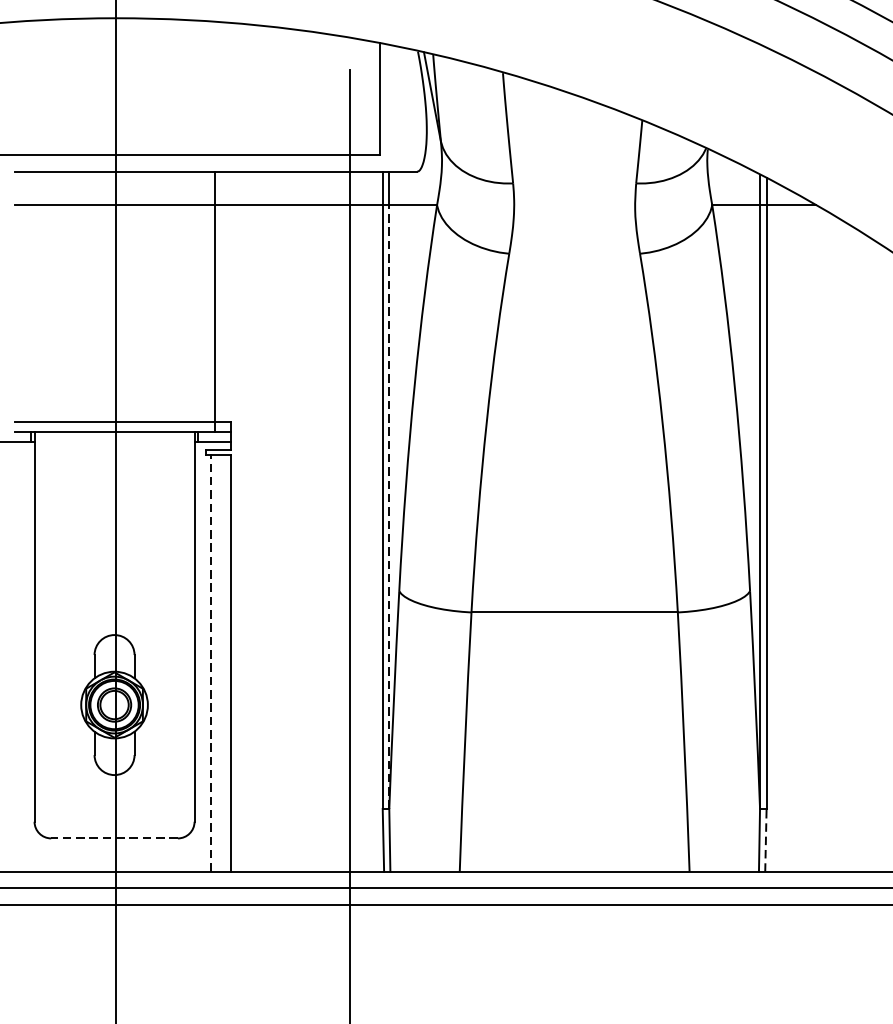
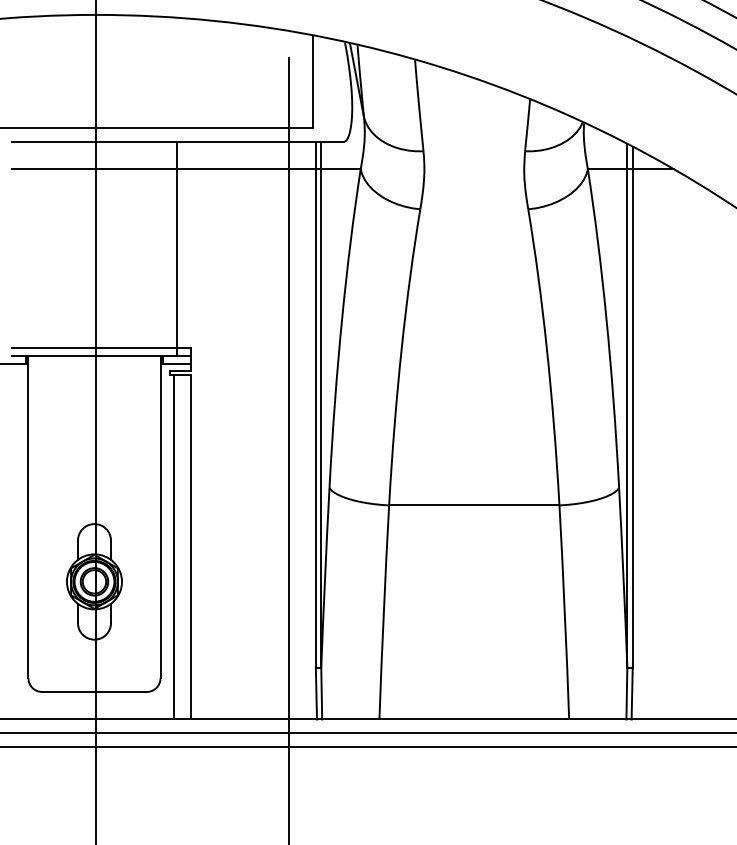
line: (389, 507) -> (321, 418), dashed -> solid
line: (211, 662) -> (174, 546), dashed -> solid
line: (113, 837) -> (93, 691), dashed -> solid
line: (766, 840) -> (632, 693), dashed -> solid

